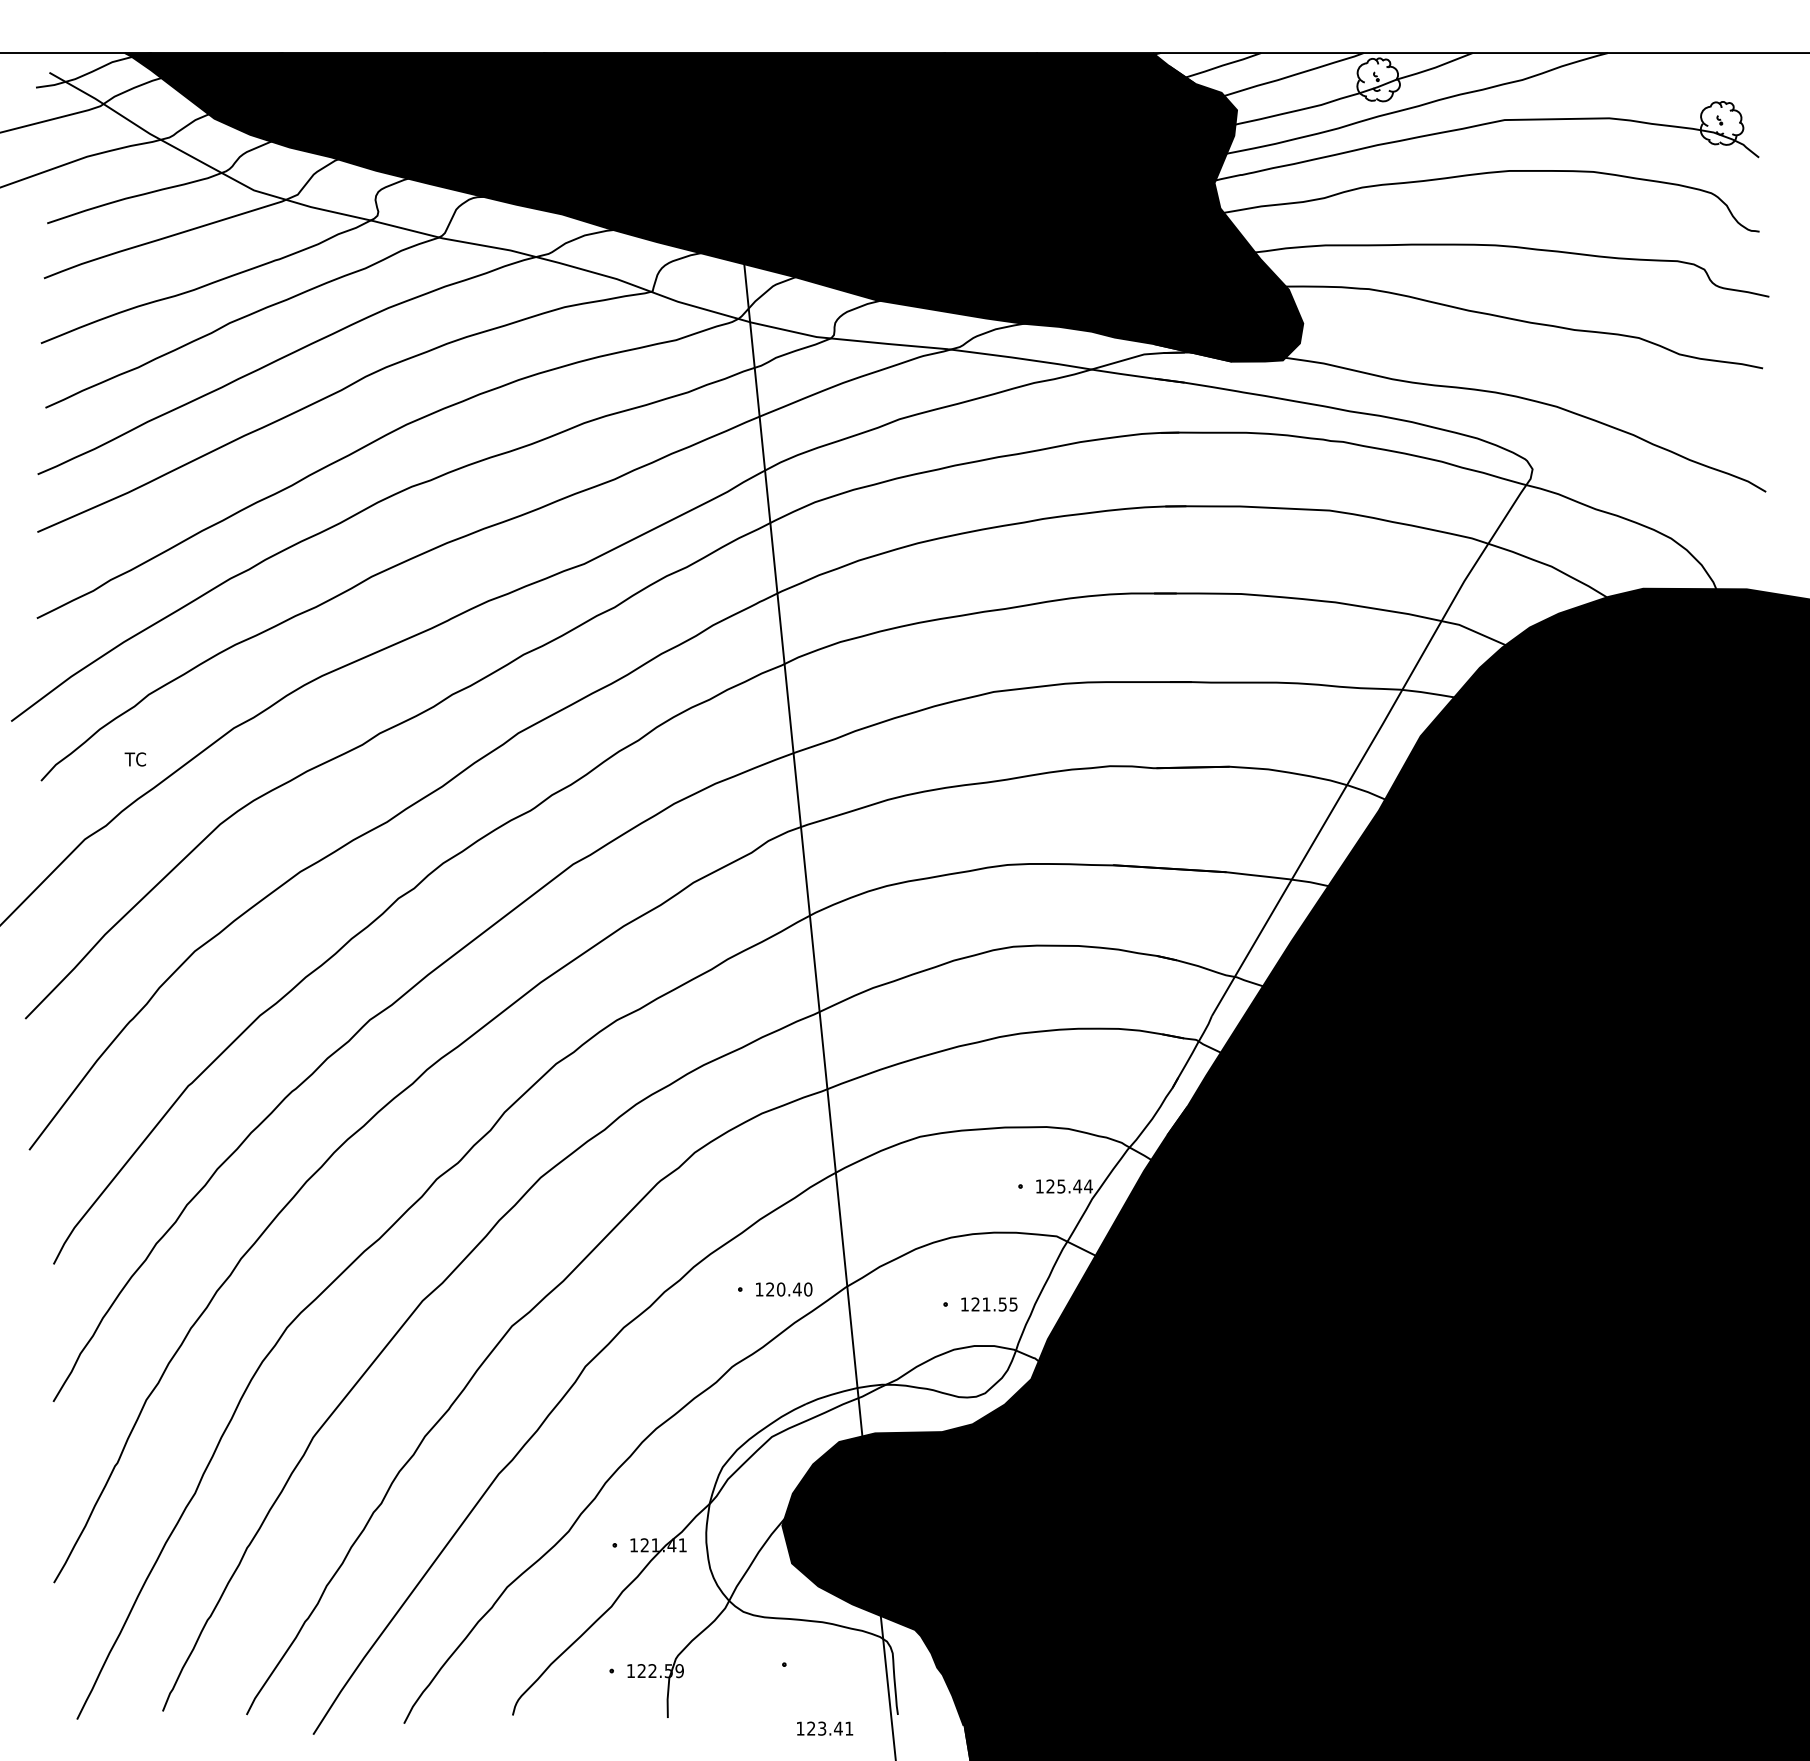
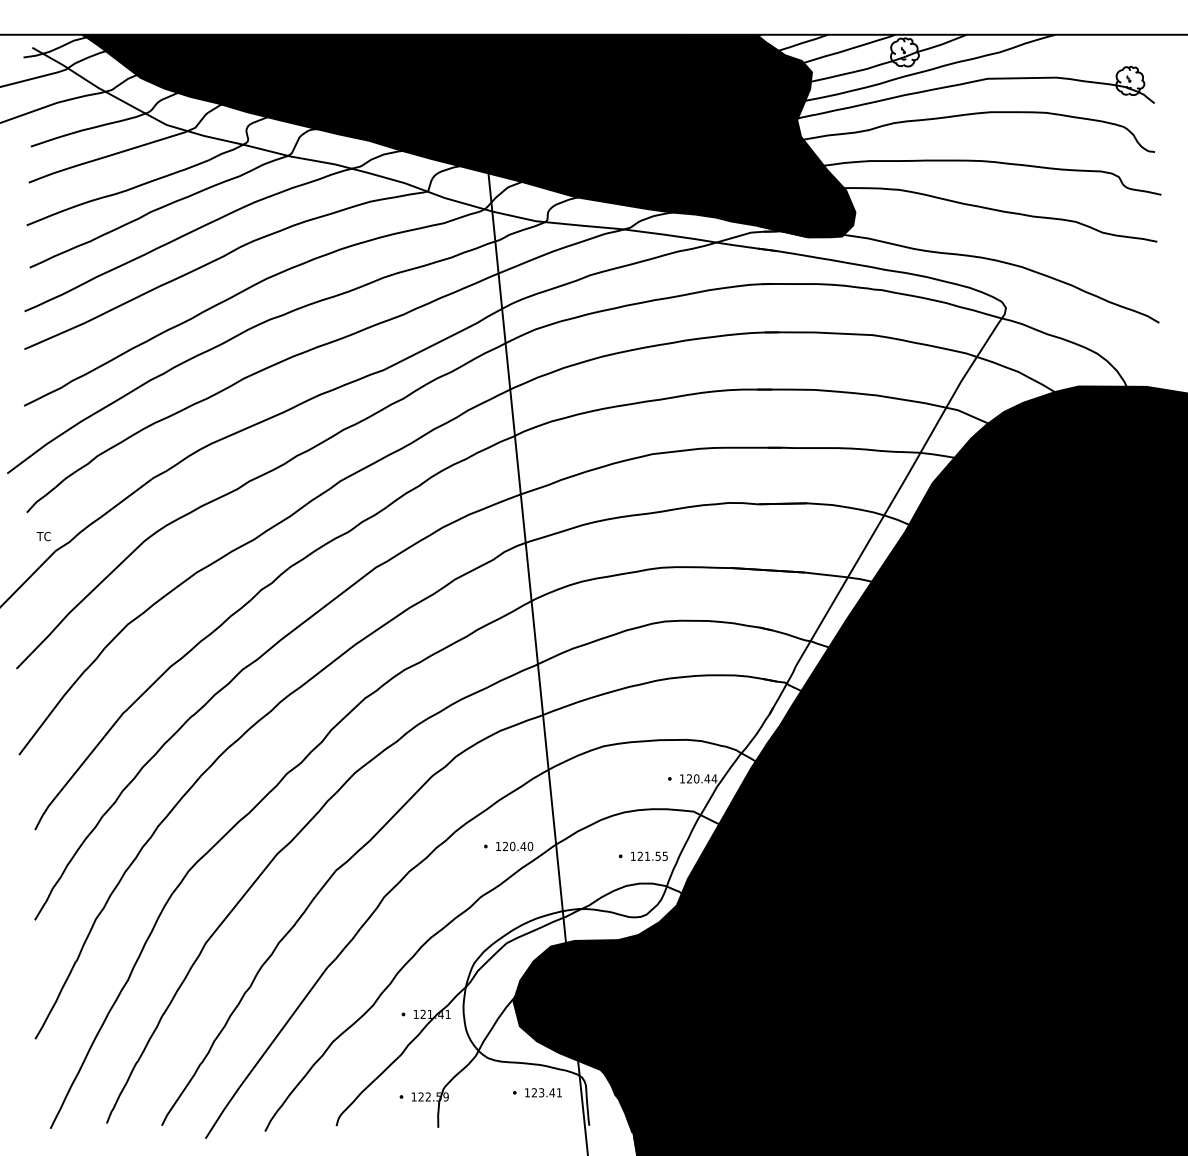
text: (134, 759) -> (43, 536), moved
text: (1061, 1185) -> (696, 778), 125.44 -> 120.44
text: (825, 1728) -> (543, 1092), moved

